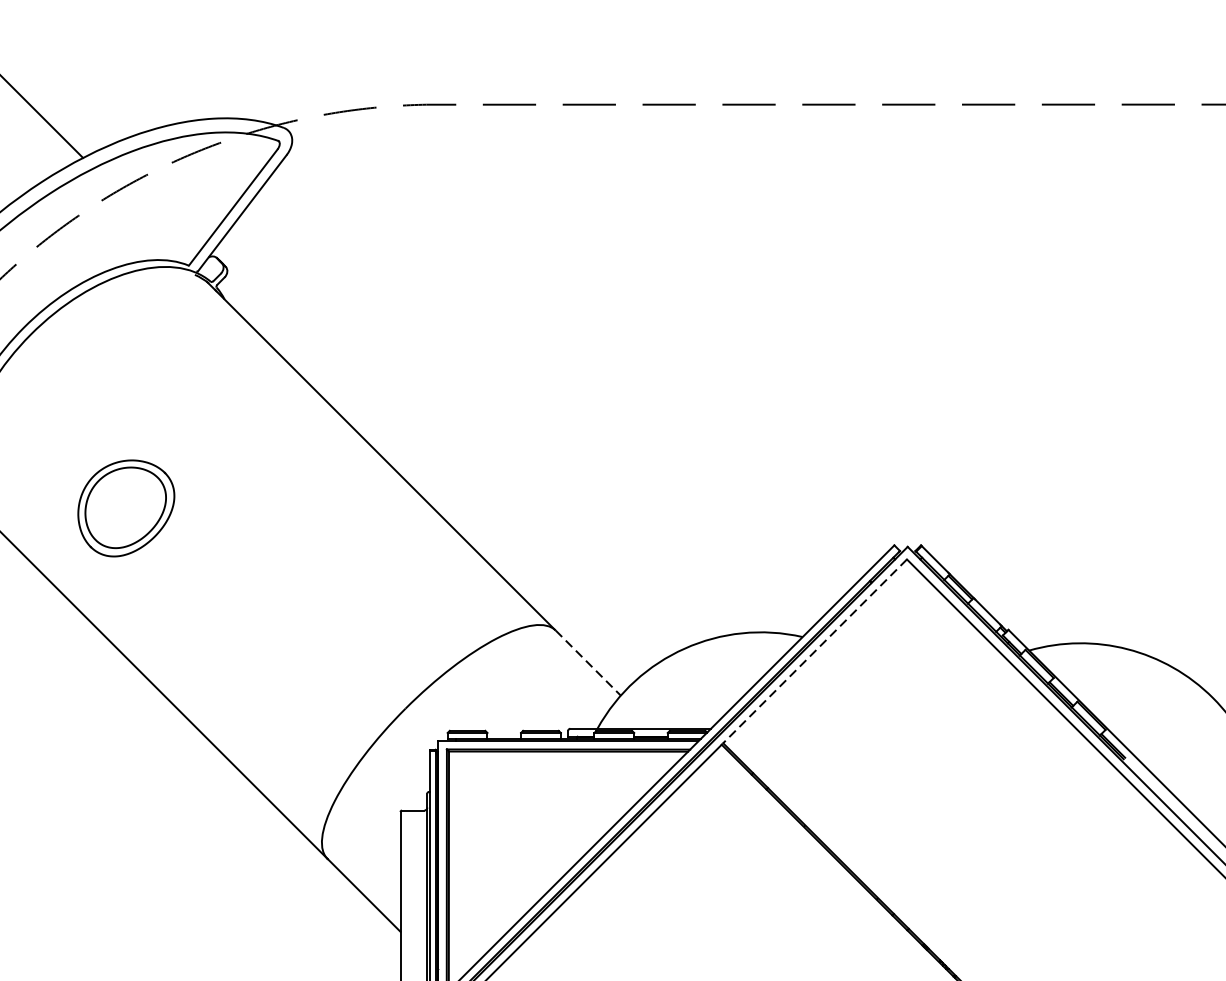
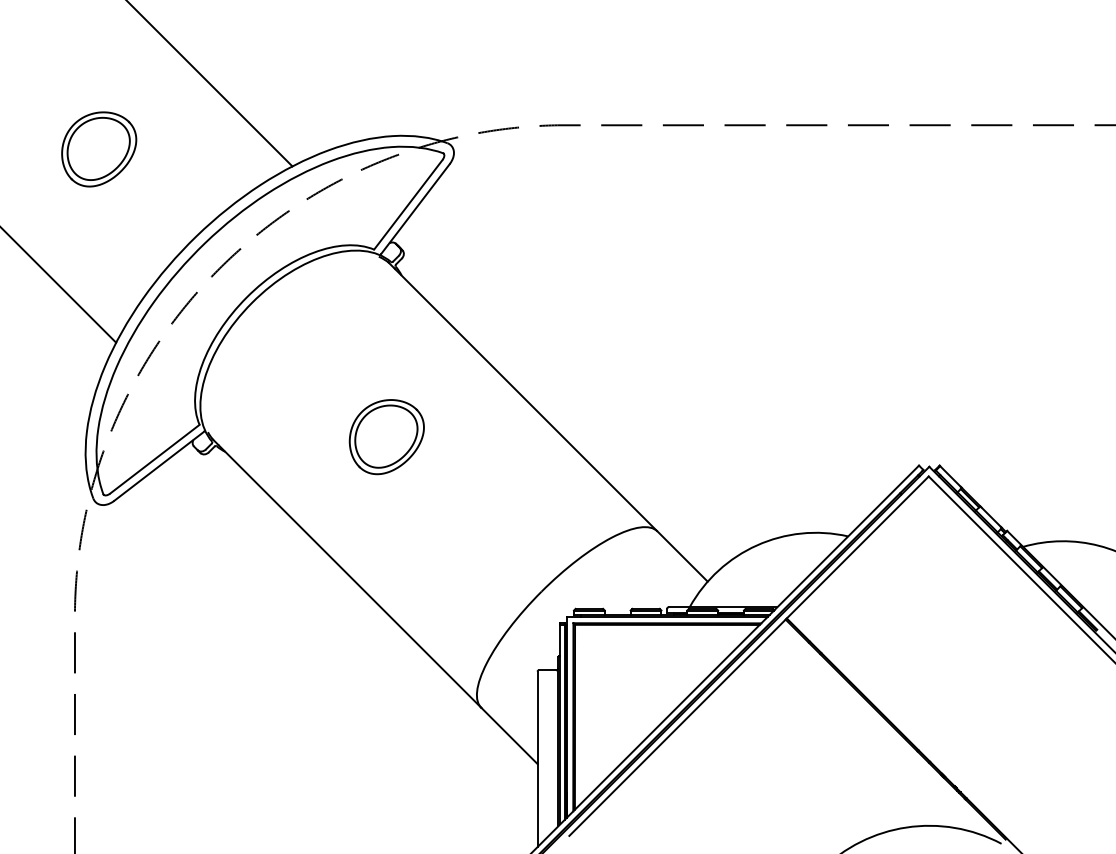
part: (125, 508) -> (386, 437), moved
line: (814, 651) -> (857, 547), dashed -> solid
line: (588, 663) -> (682, 556), dashed -> solid

